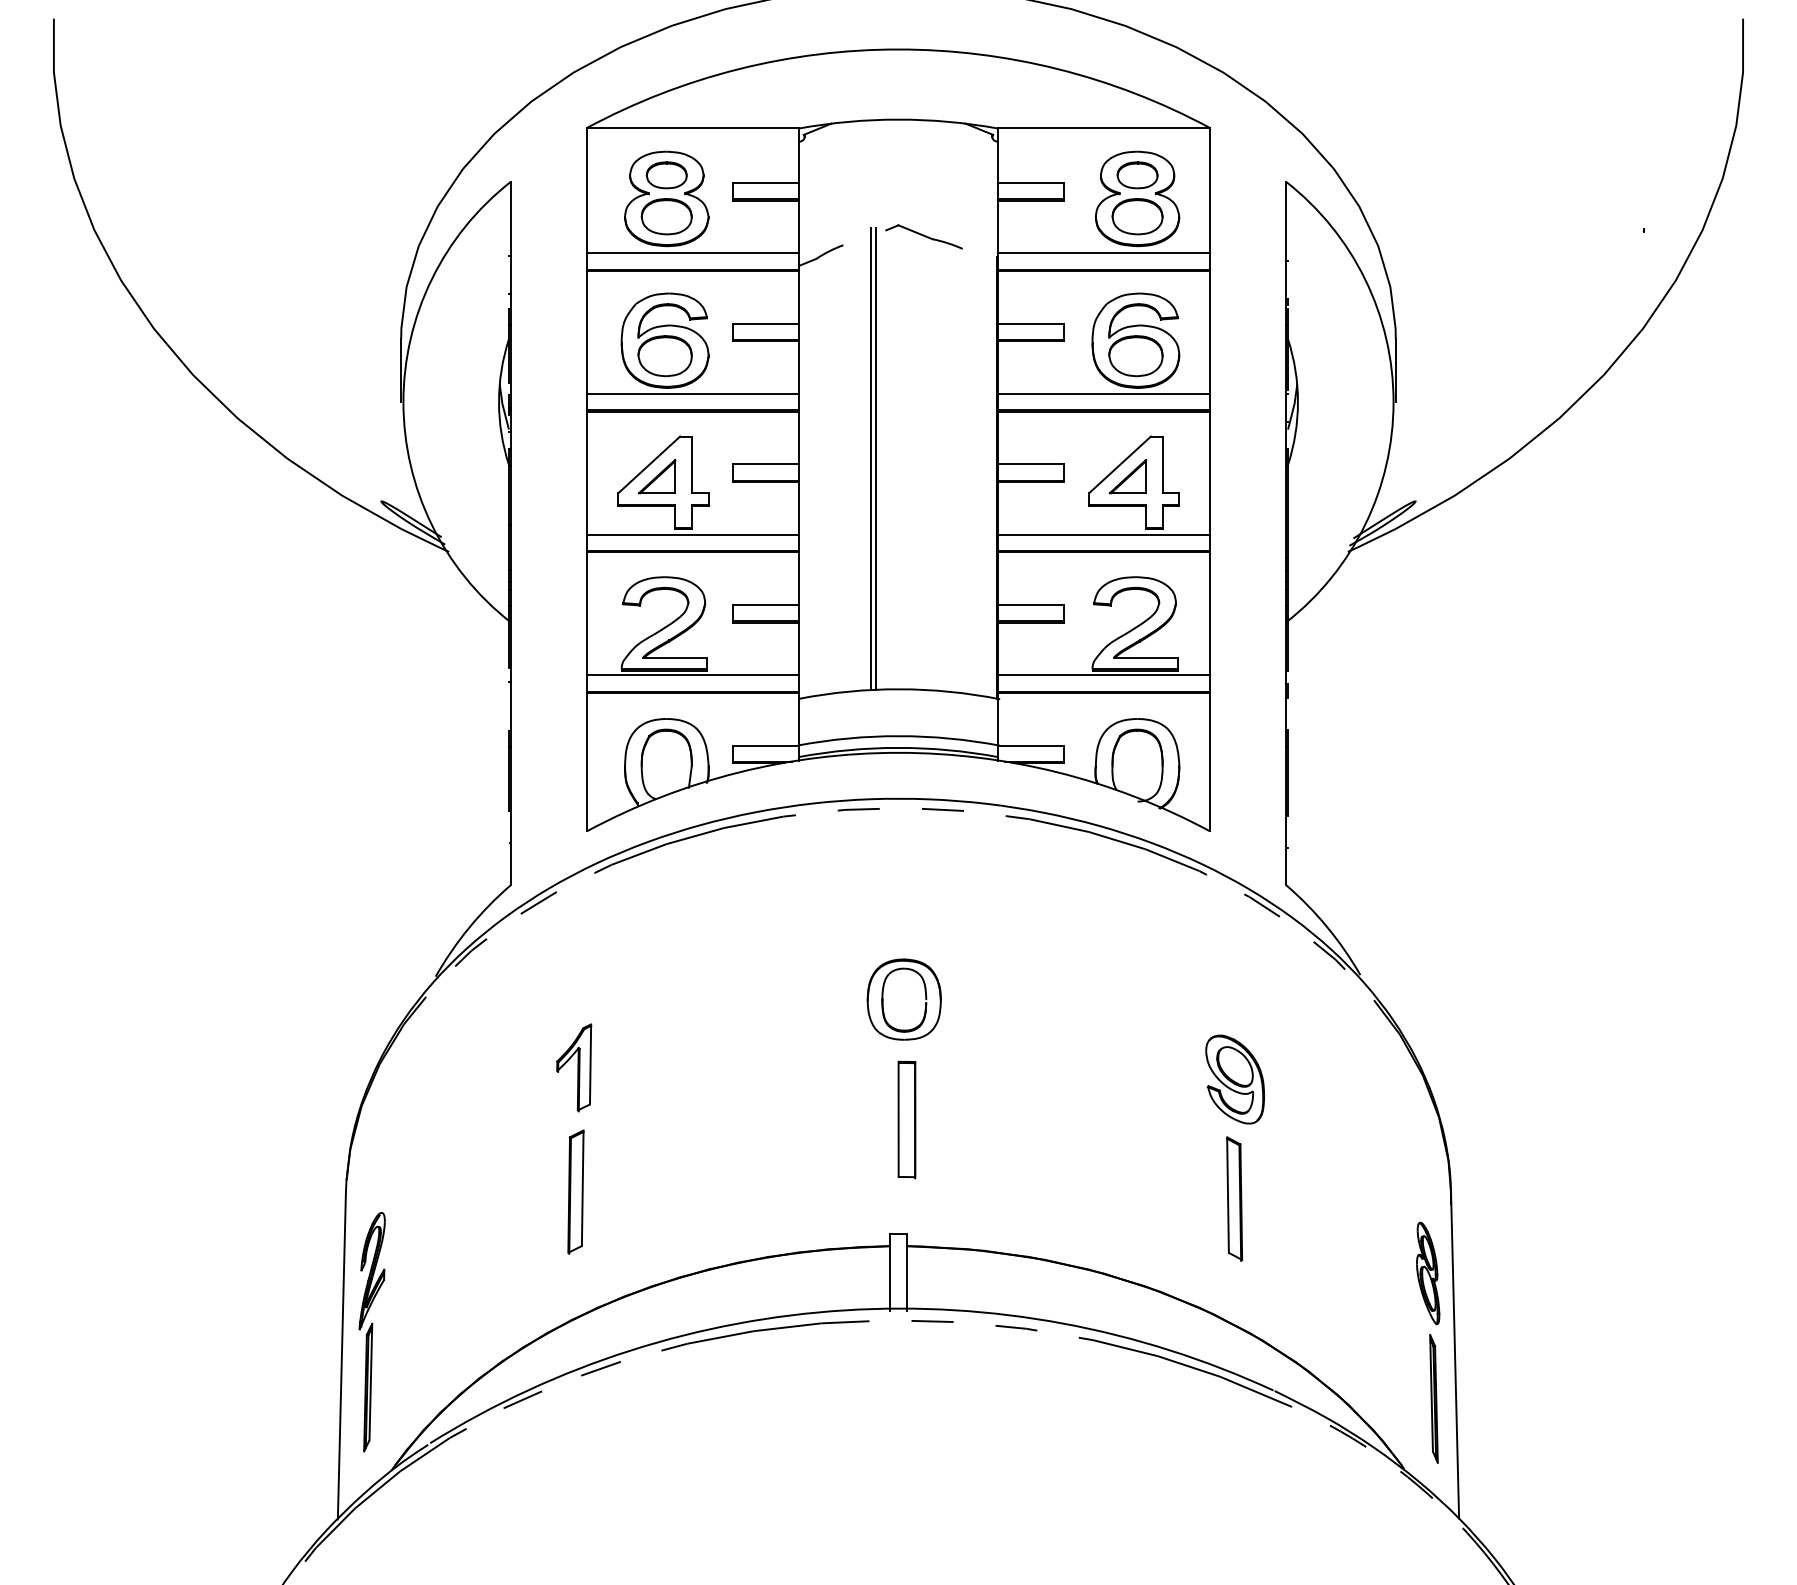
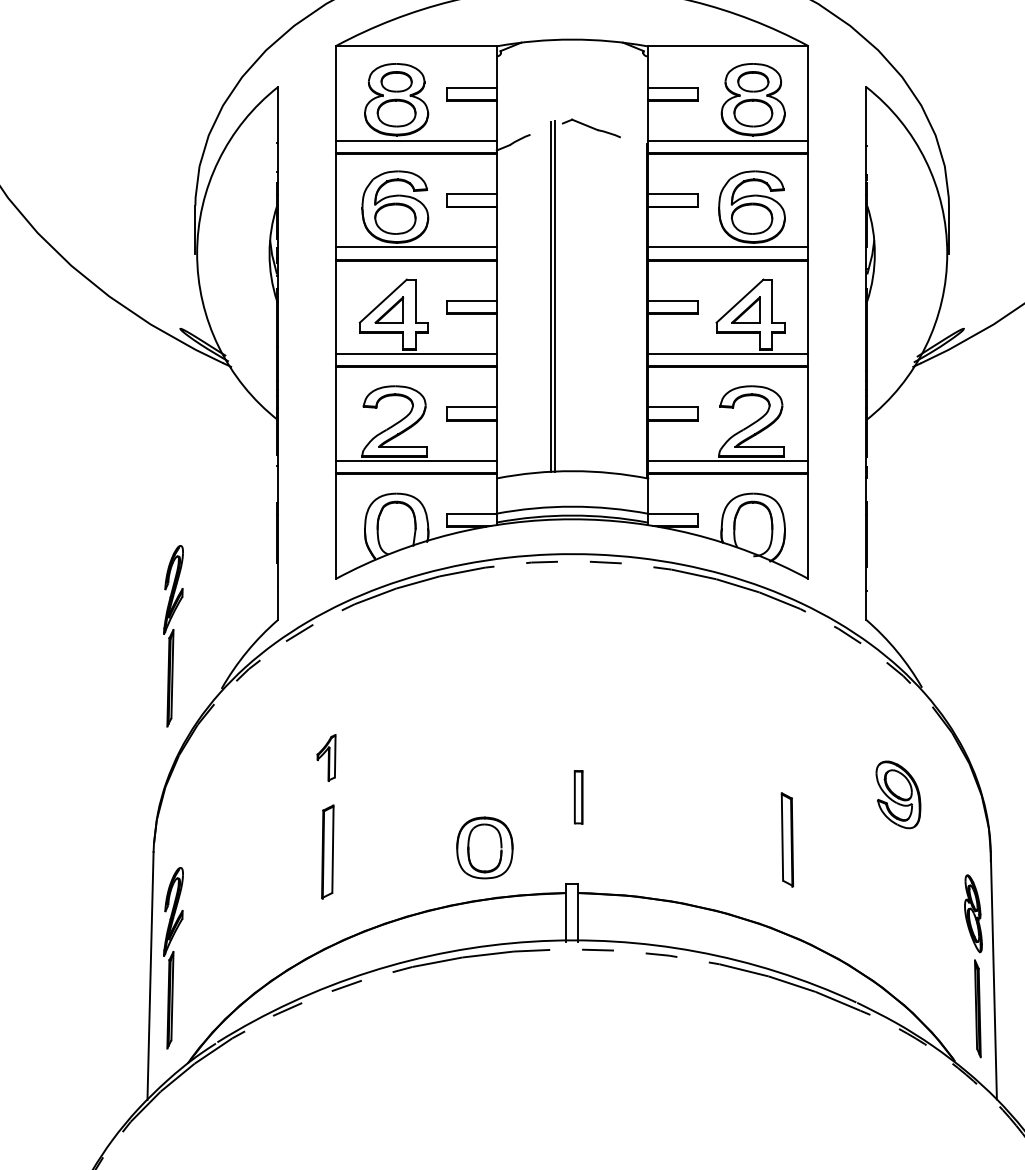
part: (371, 907) -> (172, 636), added
part: (903, 999) -> (484, 847), moved
part: (574, 1067) -> (326, 757), size x0.7
part: (1234, 1079) -> (897, 794), moved
part: (906, 1119) -> (578, 797), size x0.6
part: (1234, 1198) -> (787, 839), moved

